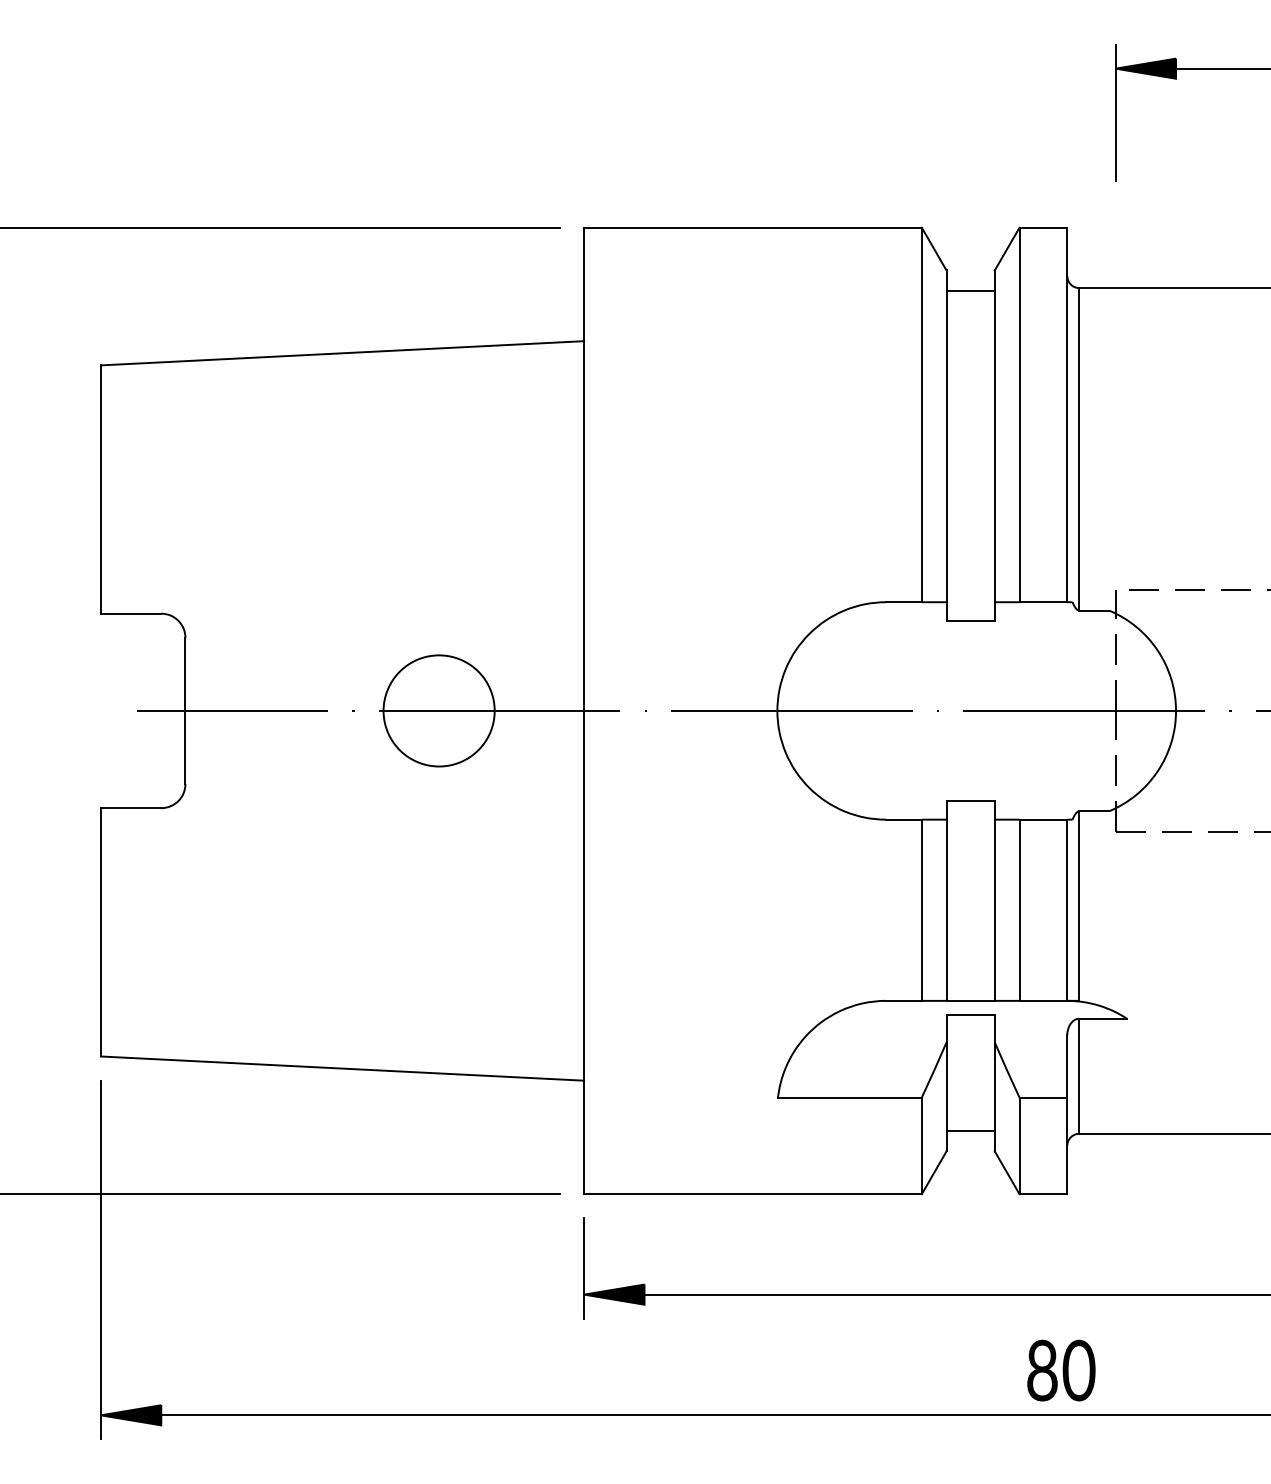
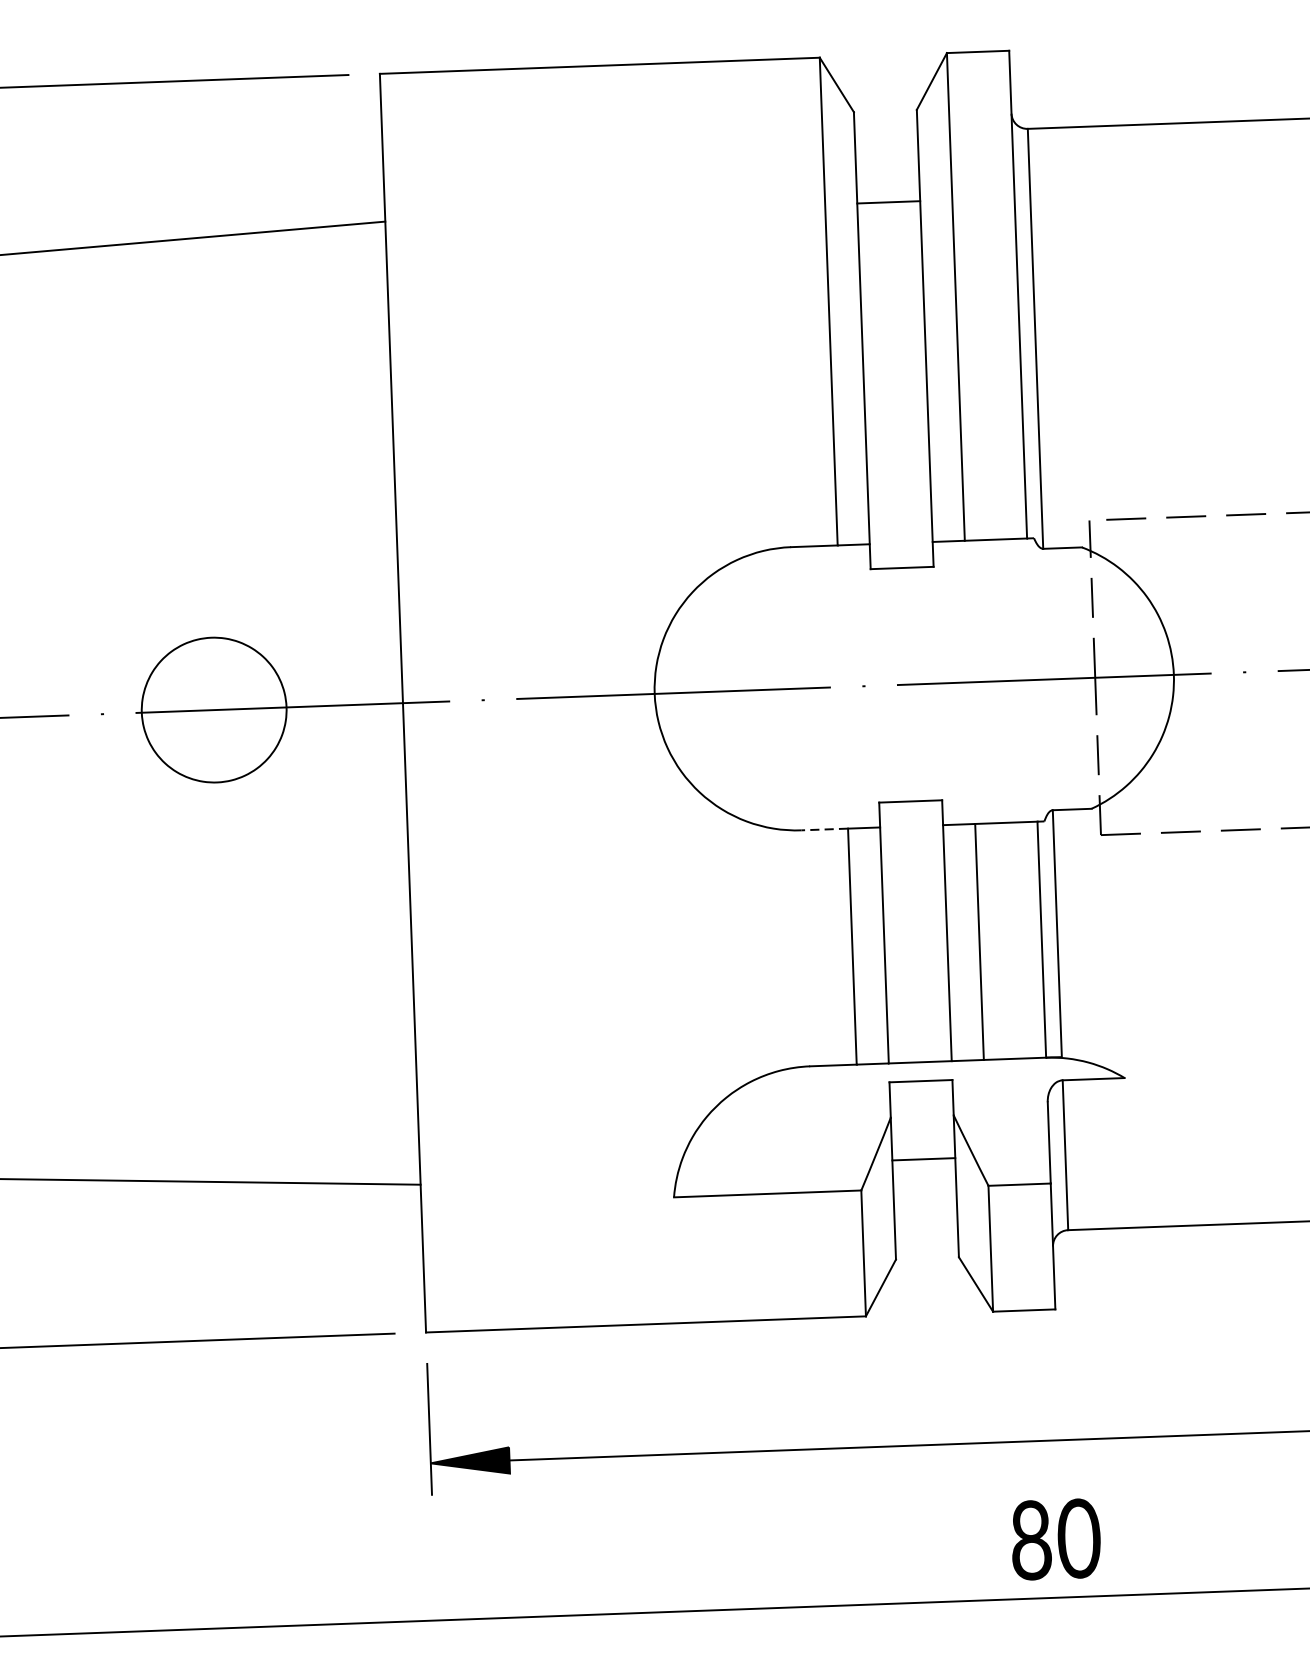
line: (970, 290) -> (888, 202), moved
line: (903, 819) -> (824, 829), solid -> dashed
line: (970, 1131) -> (923, 1159), moved

